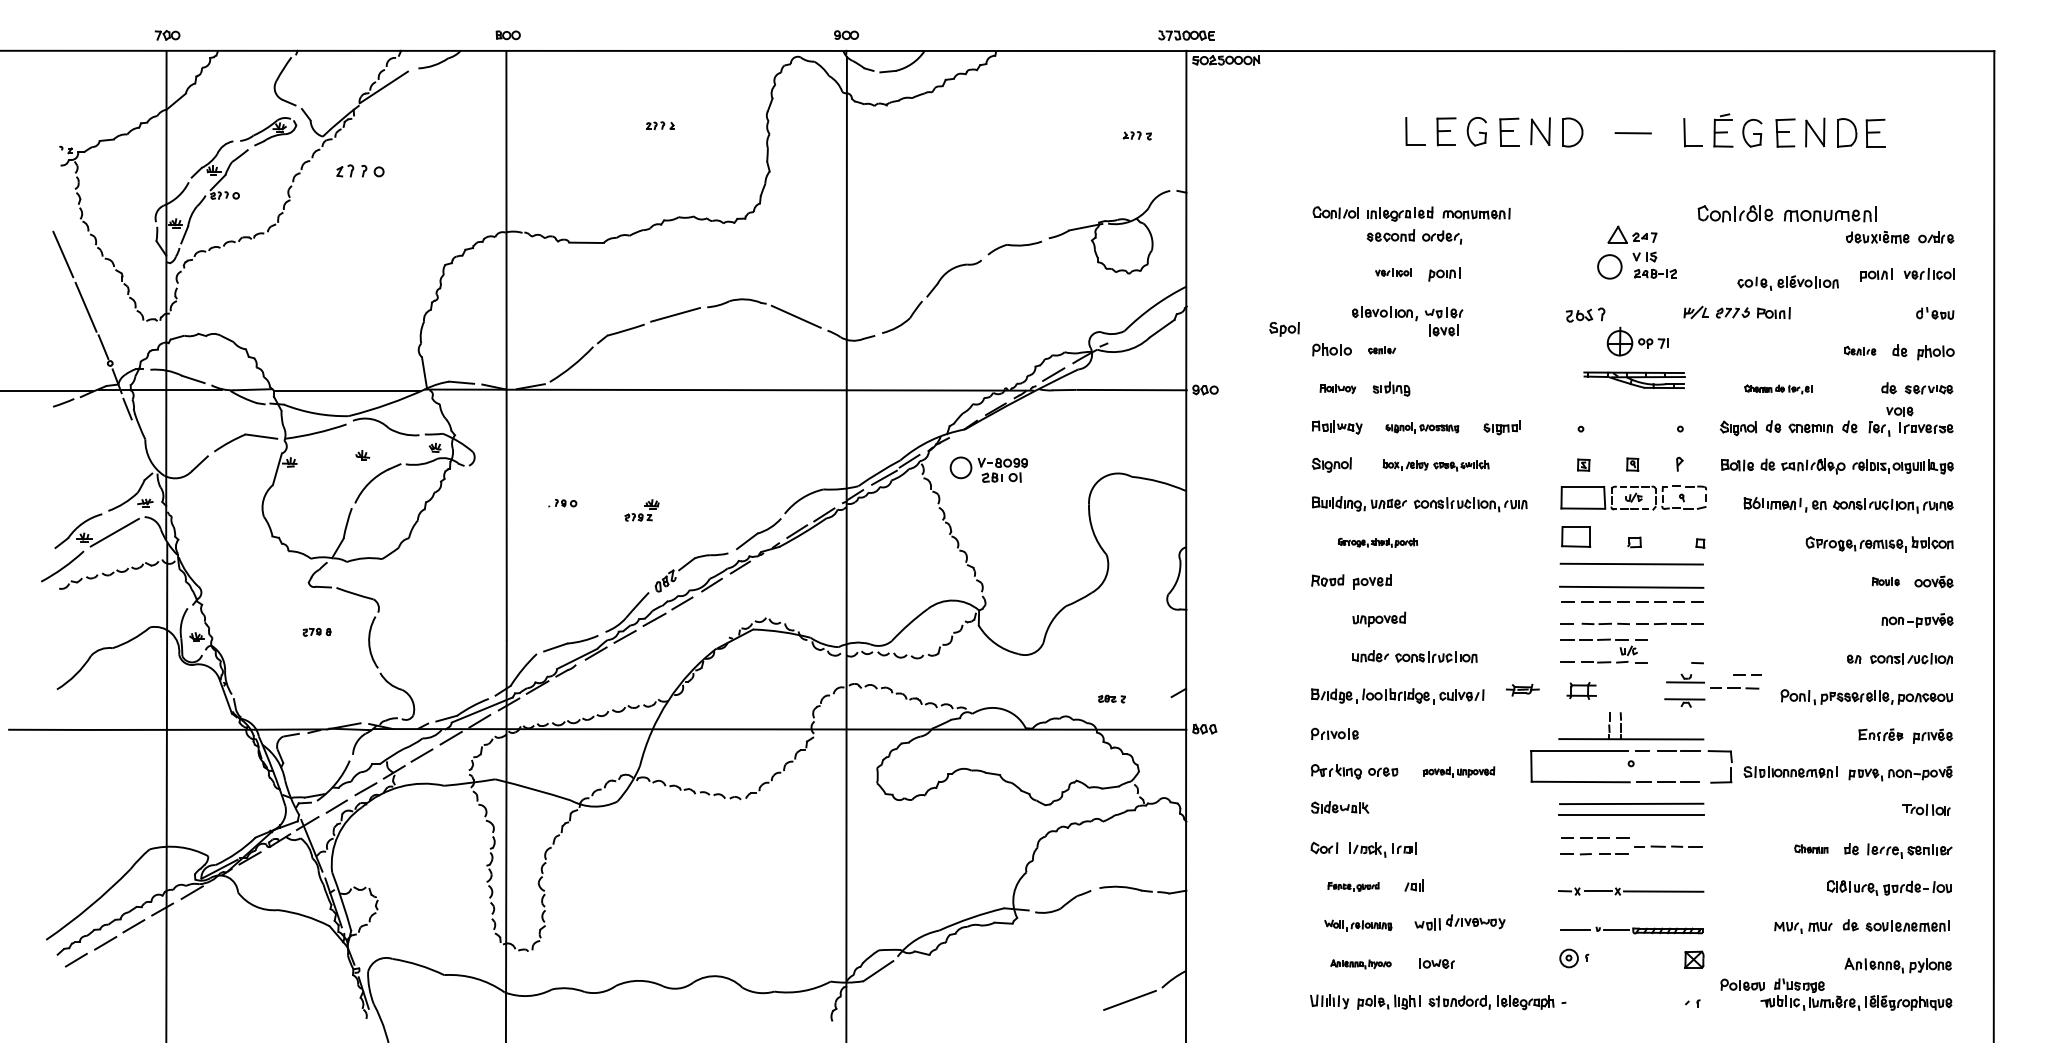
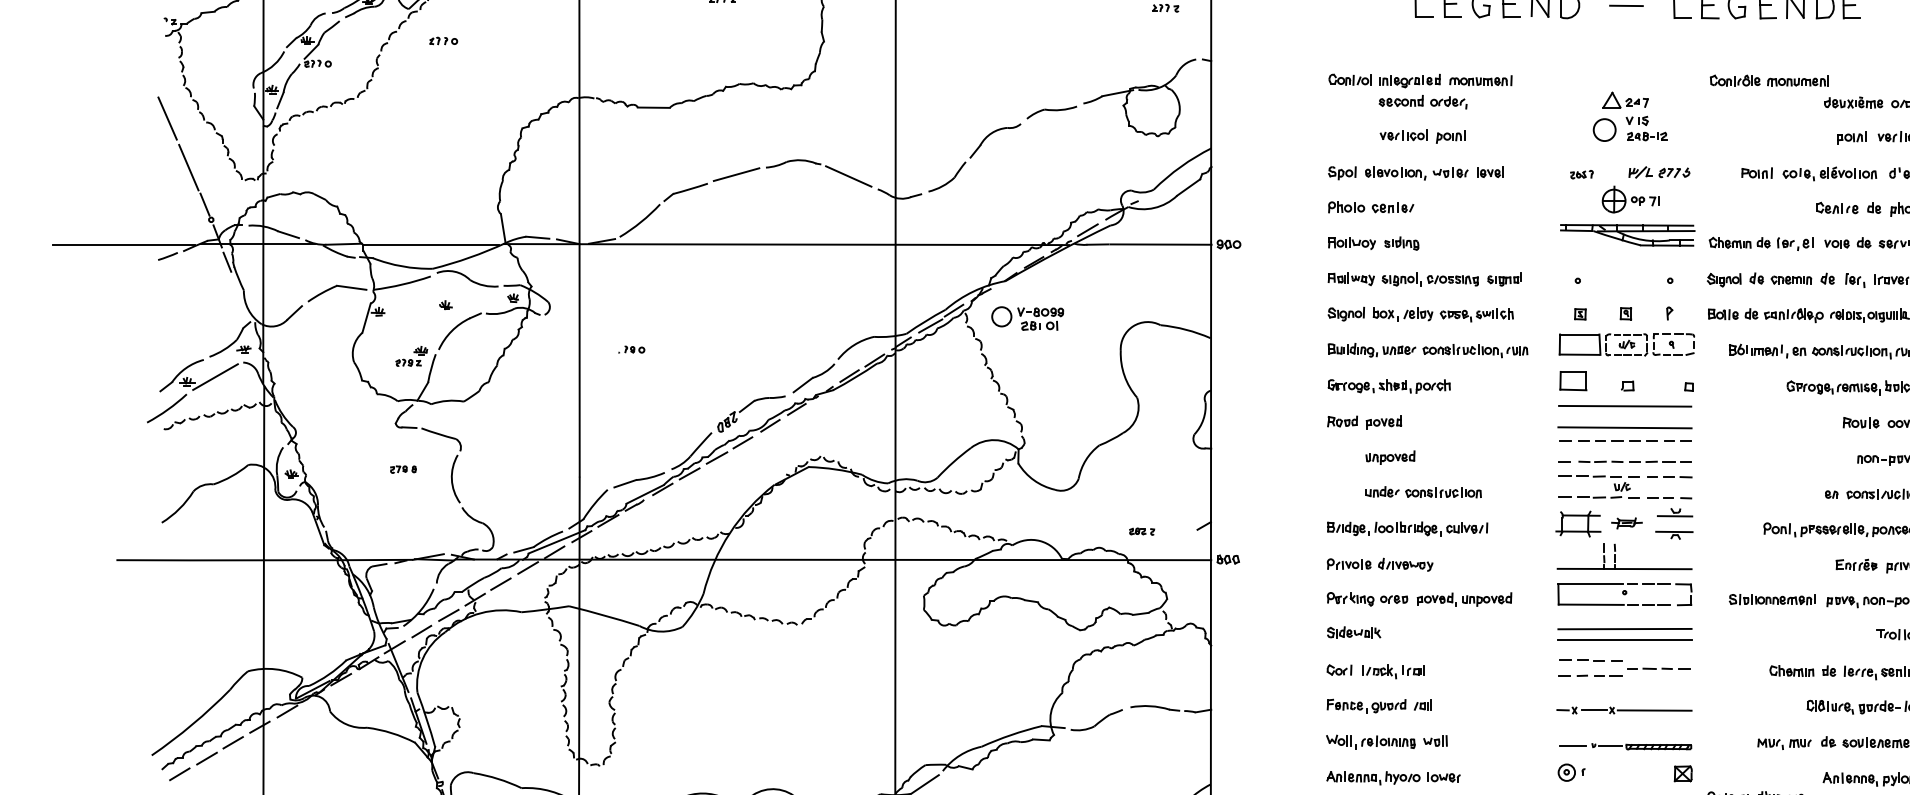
part: (360, 170) -> (443, 40), size x0.62
part: (1787, 213) -> (1769, 80), size x0.71
part: (1392, 272) -> (1402, 135), size x1.43
part: (1787, 282) -> (1829, 173), moved
part: (1716, 312) -> (1659, 172), moved
part: (1584, 314) -> (1581, 174), size x0.62
part: (1284, 329) -> (1342, 173), moved
part: (1443, 330) -> (1490, 172), moved
part: (1381, 350) -> (1392, 207), size x1.67
part: (1859, 350) -> (1836, 207), size x1.43
part: (1634, 380) -> (1627, 235), size x1.43
part: (1337, 388) -> (1351, 243), size x1.43
part: (1778, 389) -> (1761, 244), size x1.67
part: (1899, 411) -> (1836, 244), moved
part: (1422, 427) -> (1430, 279), size x1.43
part: (1435, 465) -> (1442, 314), size x1.43
part: (641, 510) -> (411, 356), moved
part: (1377, 542) -> (1388, 386), size x1.67
part: (1885, 581) -> (1860, 422), size x1.43
line: (1745, 674) -> (1658, 497), moved
line: (1734, 688) -> (1669, 477), moved
part: (1522, 690) -> (1626, 523), moved
part: (1581, 690) -> (1578, 523), size x1.67
part: (1631, 766) -> (1624, 594), size x0.71
part: (1458, 771) -> (1464, 598), size x1.43
part: (1811, 848) -> (1792, 670), size x1.43
part: (1353, 886) -> (1366, 705), size x1.67
part: (1475, 921) -> (1405, 564), moved
part: (1358, 925) -> (1371, 742), size x1.43
part: (1360, 964) -> (1373, 778), size x1.67

